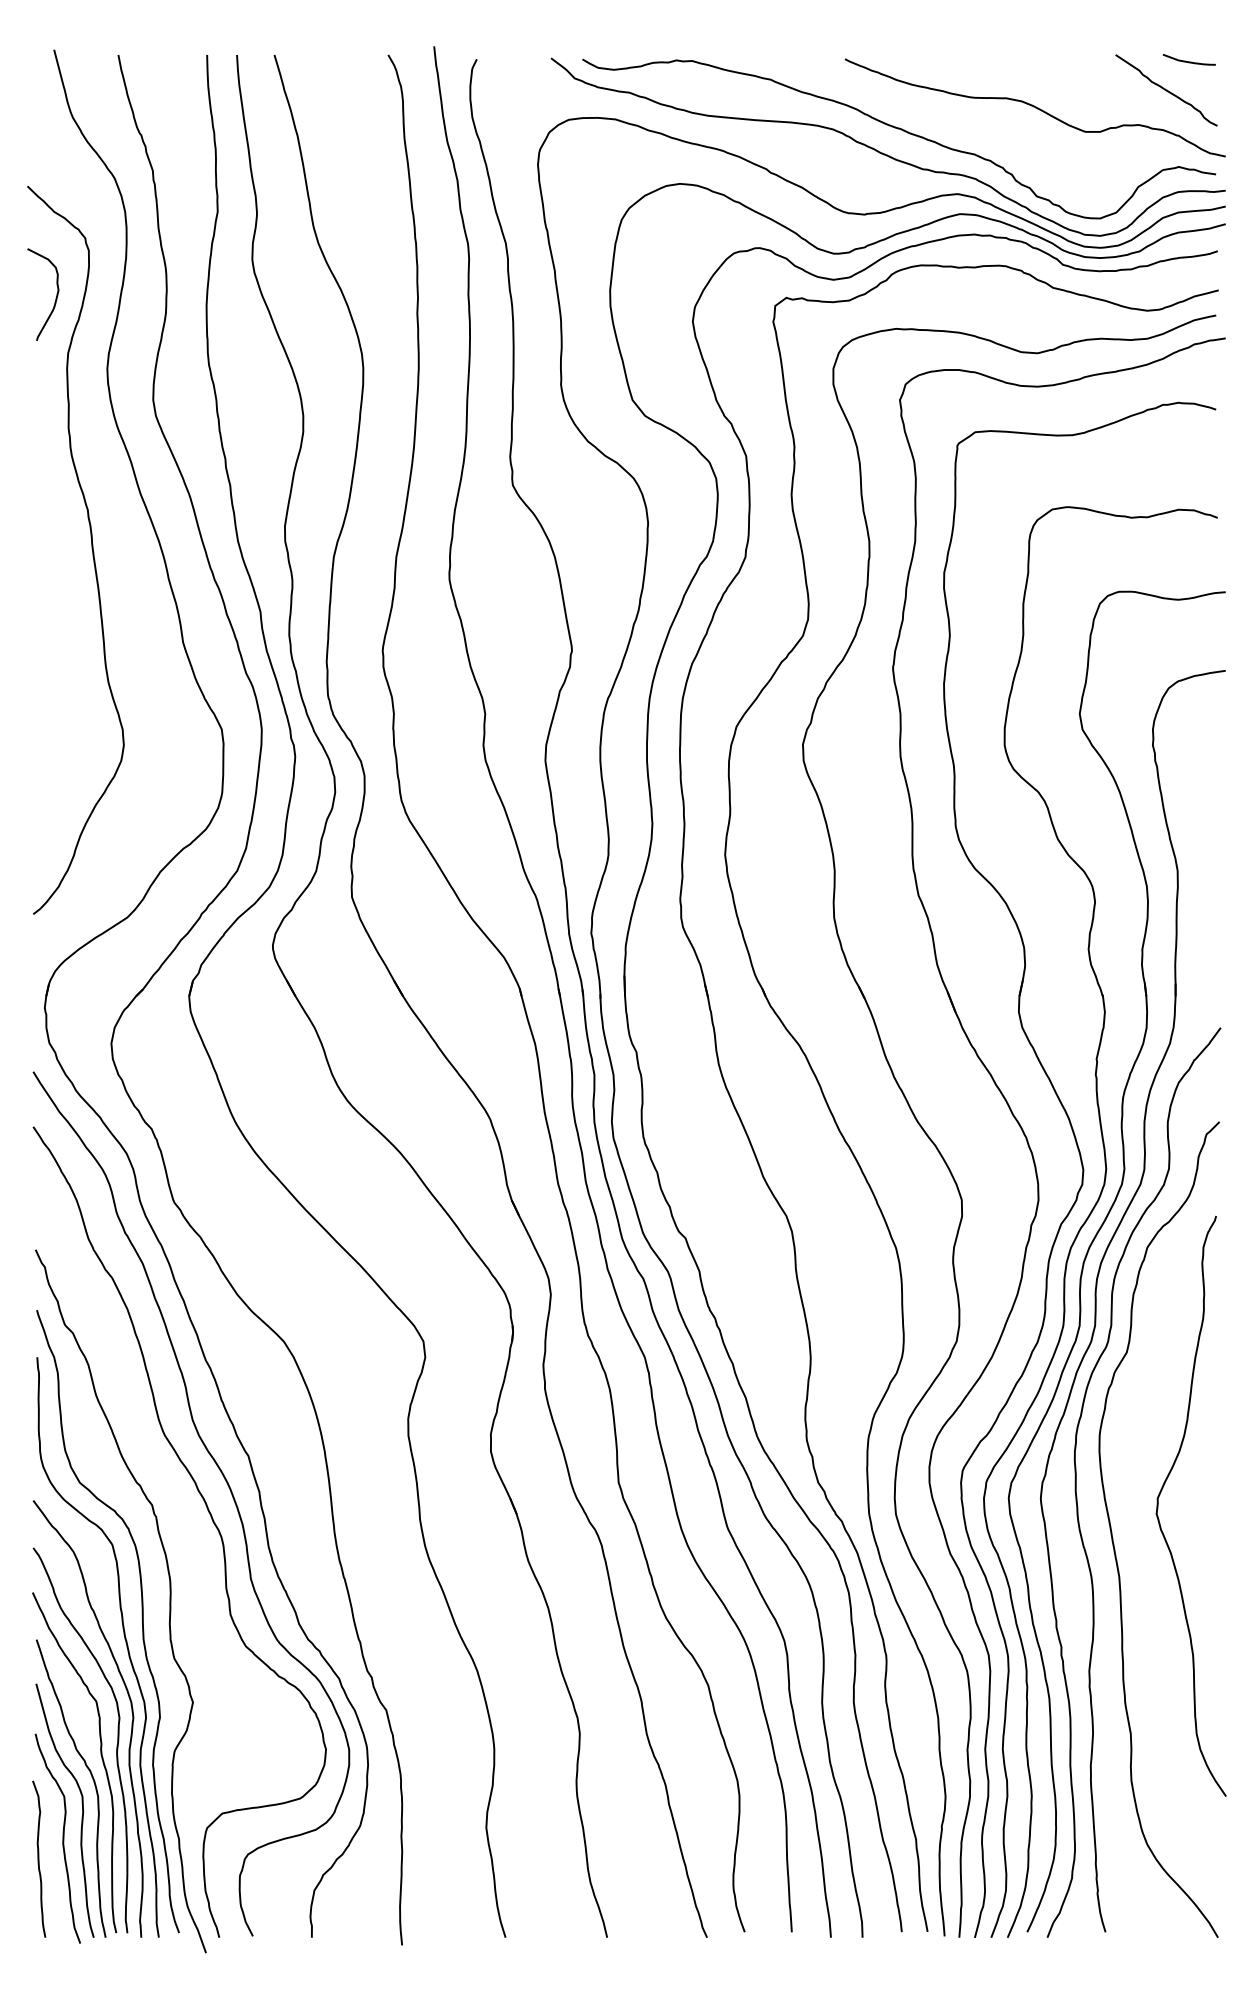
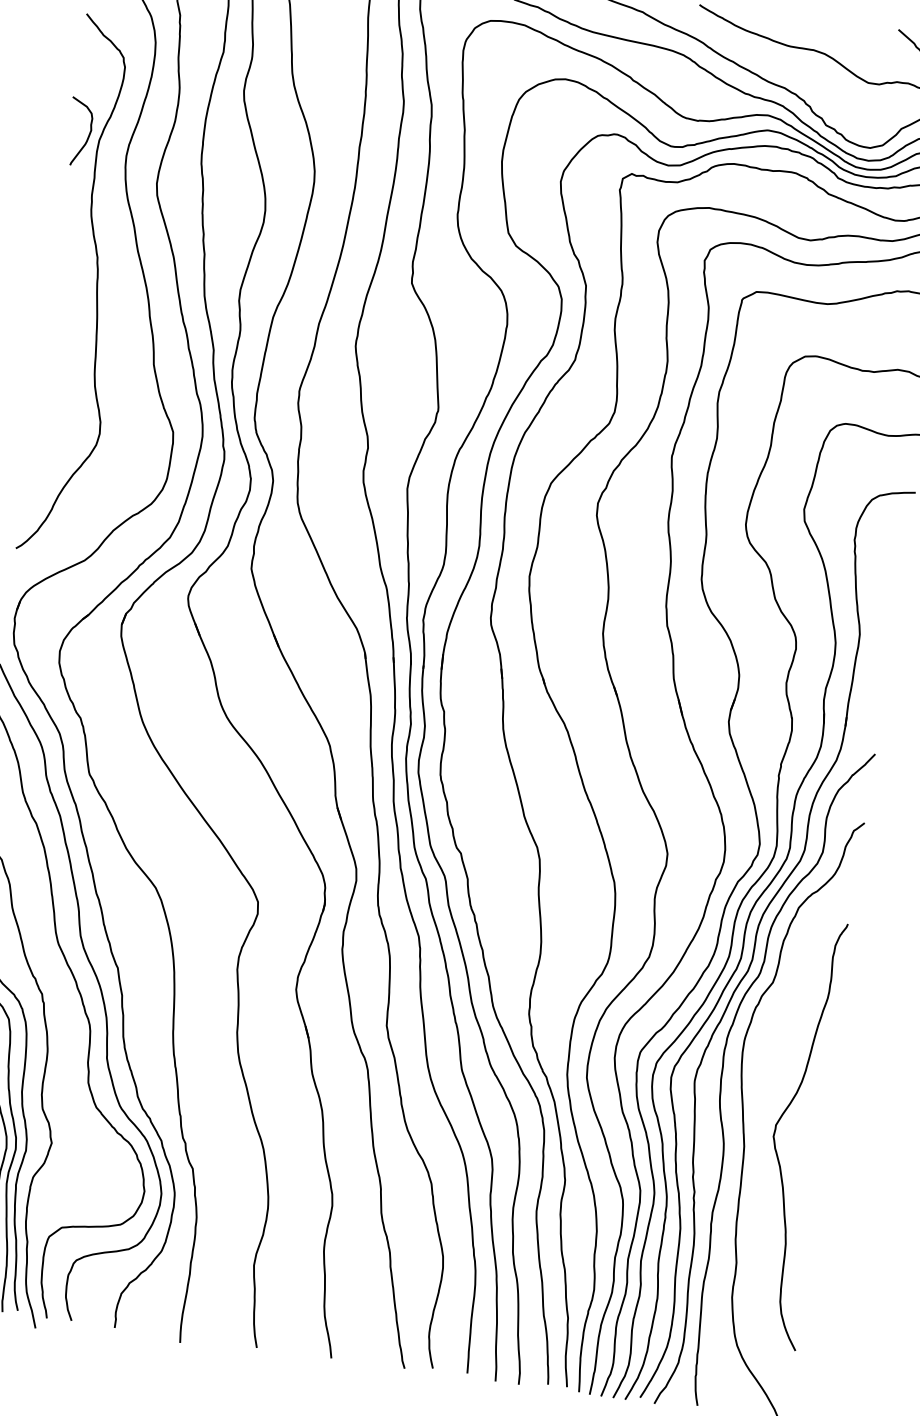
curve: (55, 298) -> (88, 136), moved
curve: (1158, 1506) -> (775, 1131), moved

